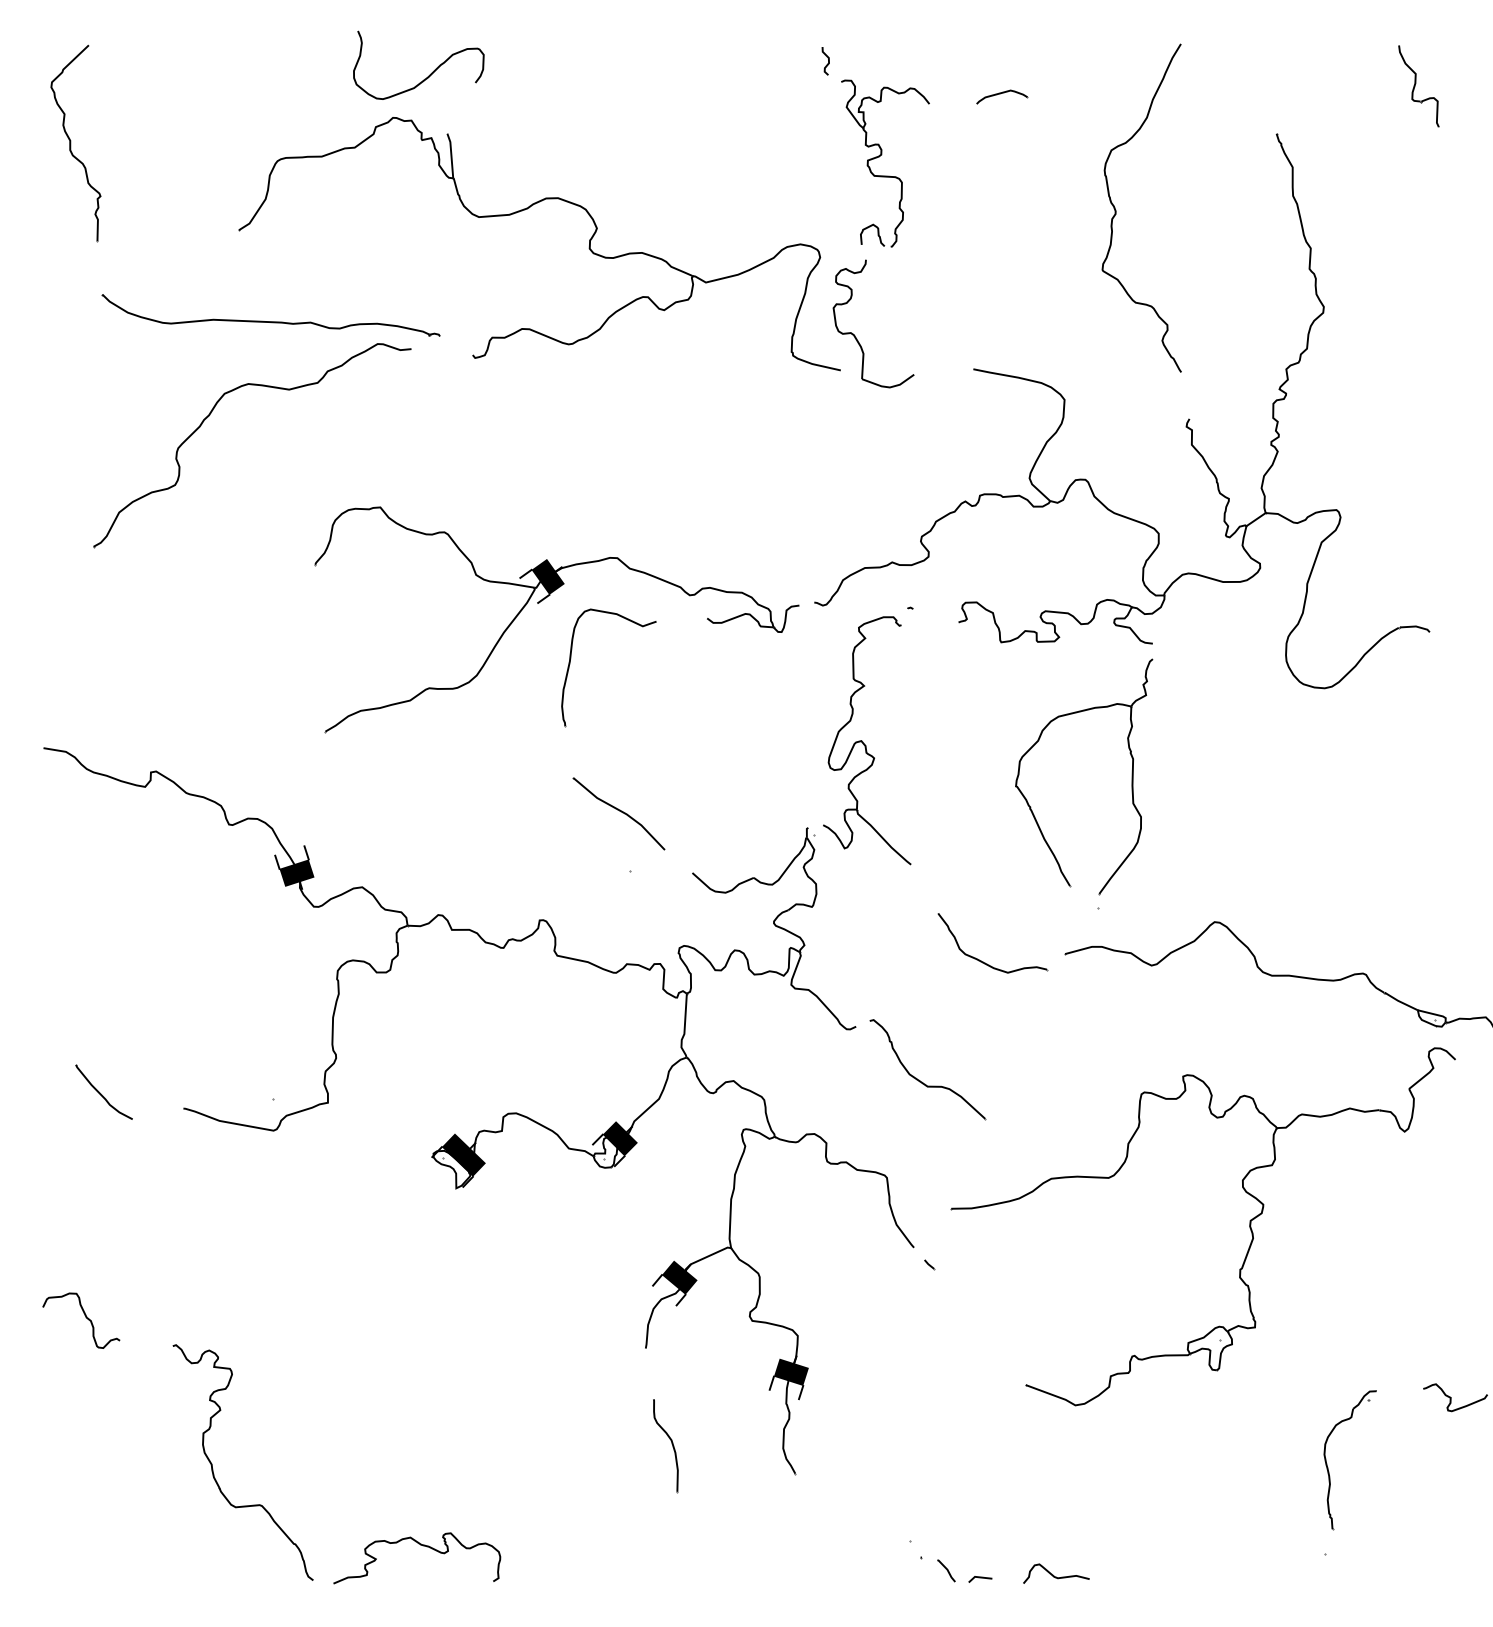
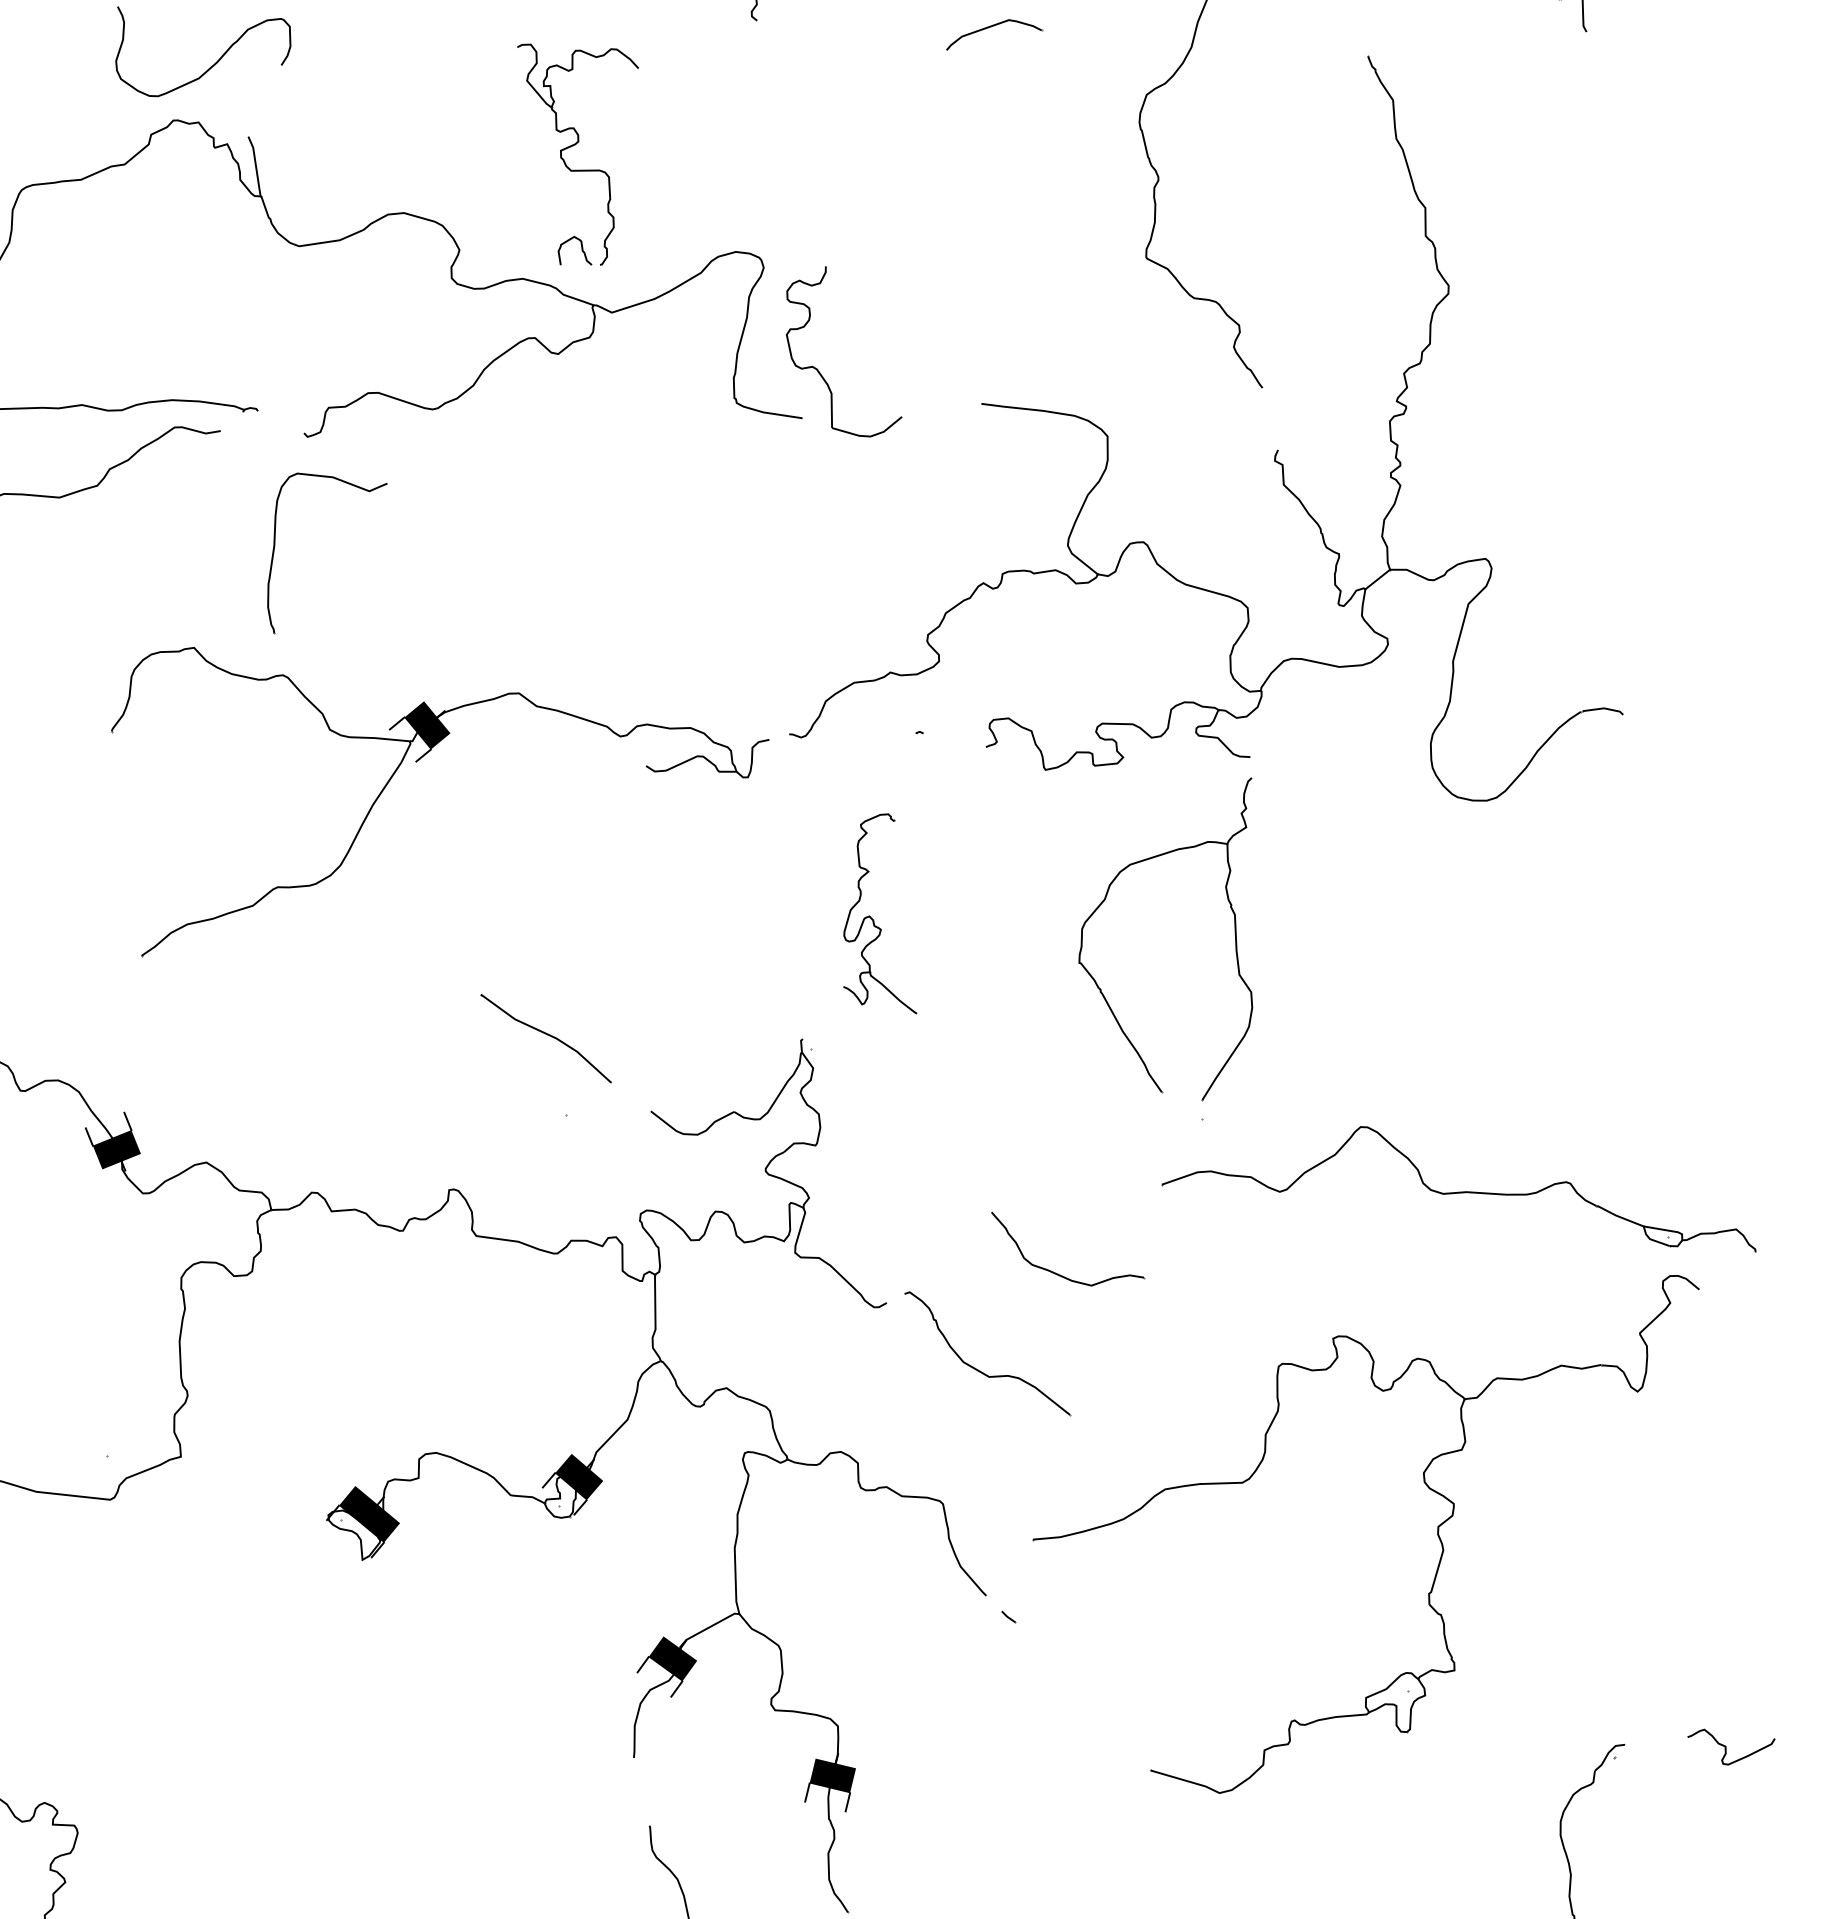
part: (1002, 96) -> (994, 32), size x1.4
part: (879, 157) -> (576, 145), moved
part: (571, 658) -> (276, 541), moved
part: (867, 740) -> (874, 915), size x0.6
part: (983, 961) -> (1057, 1272), moved

